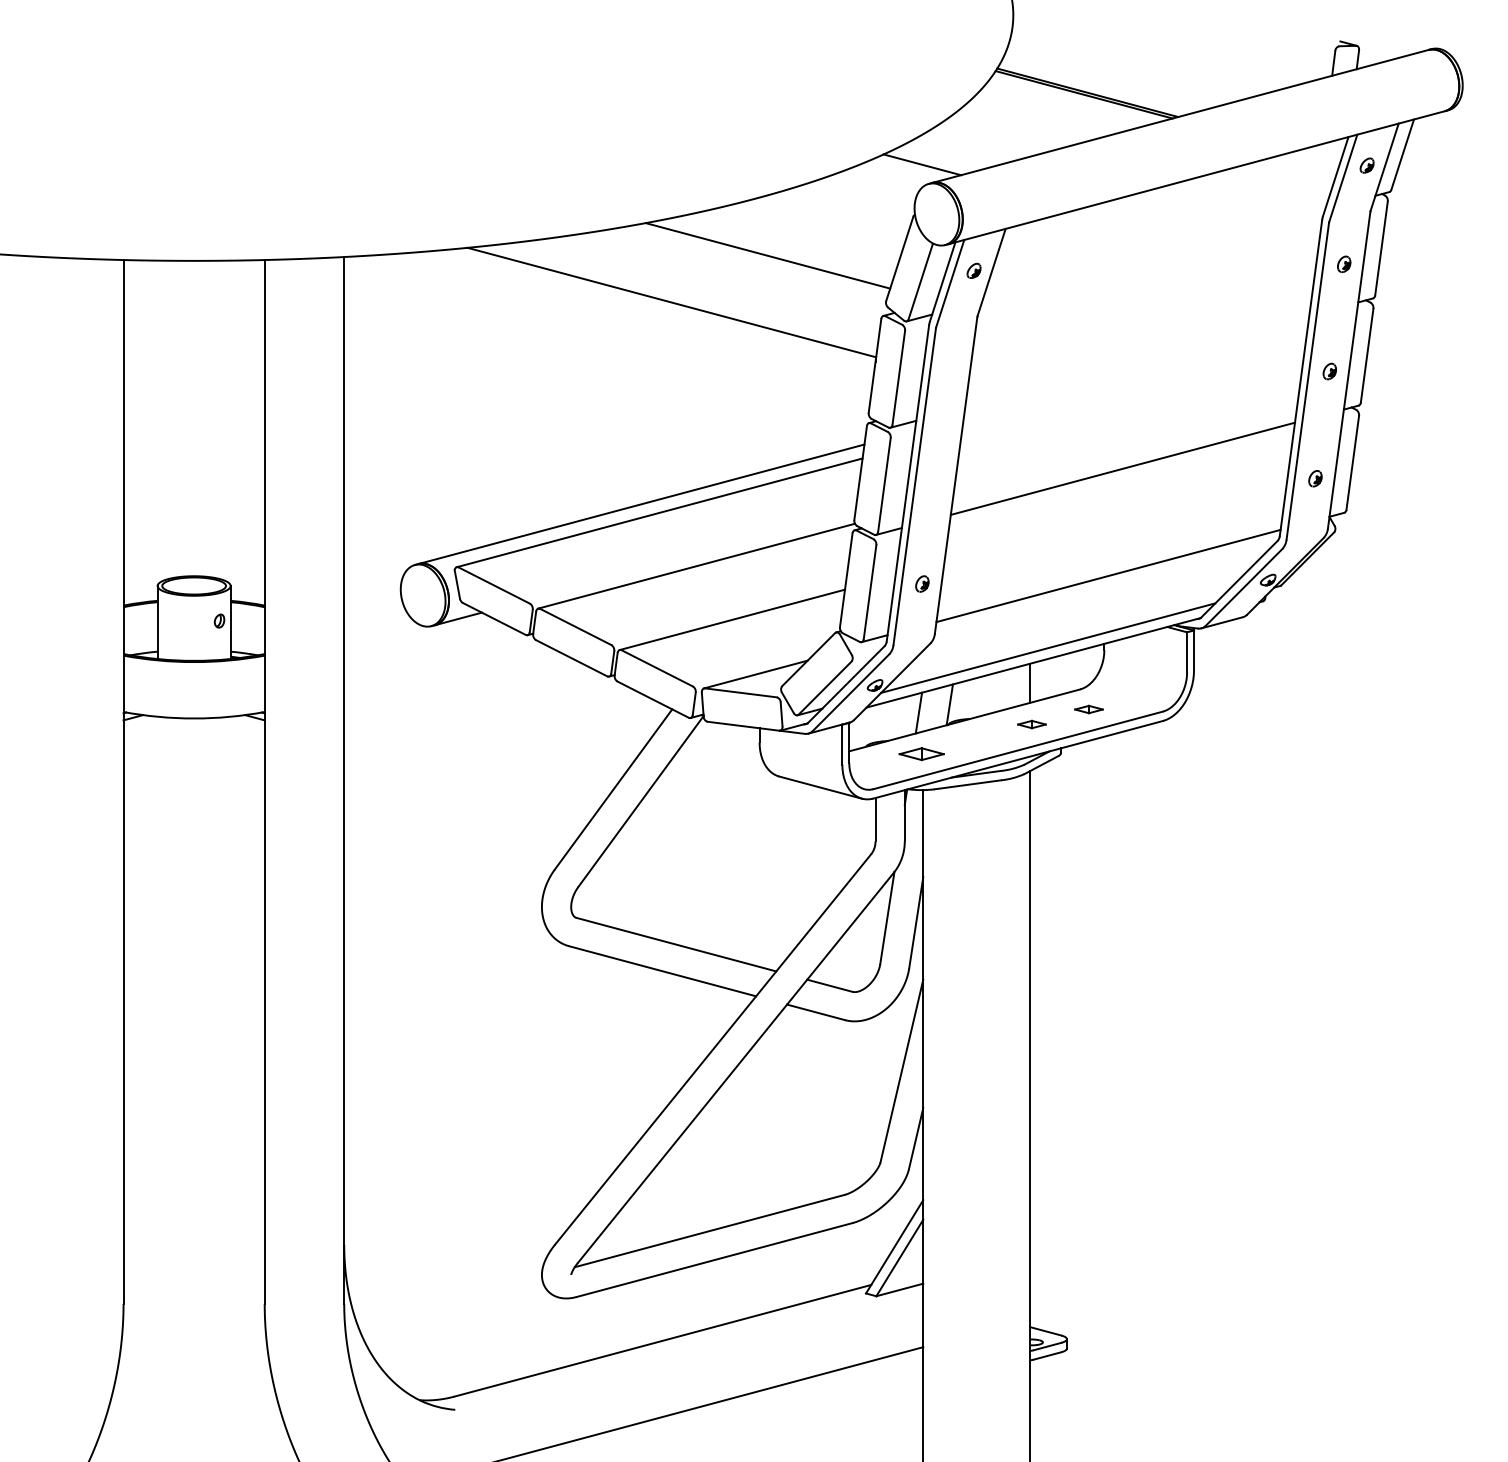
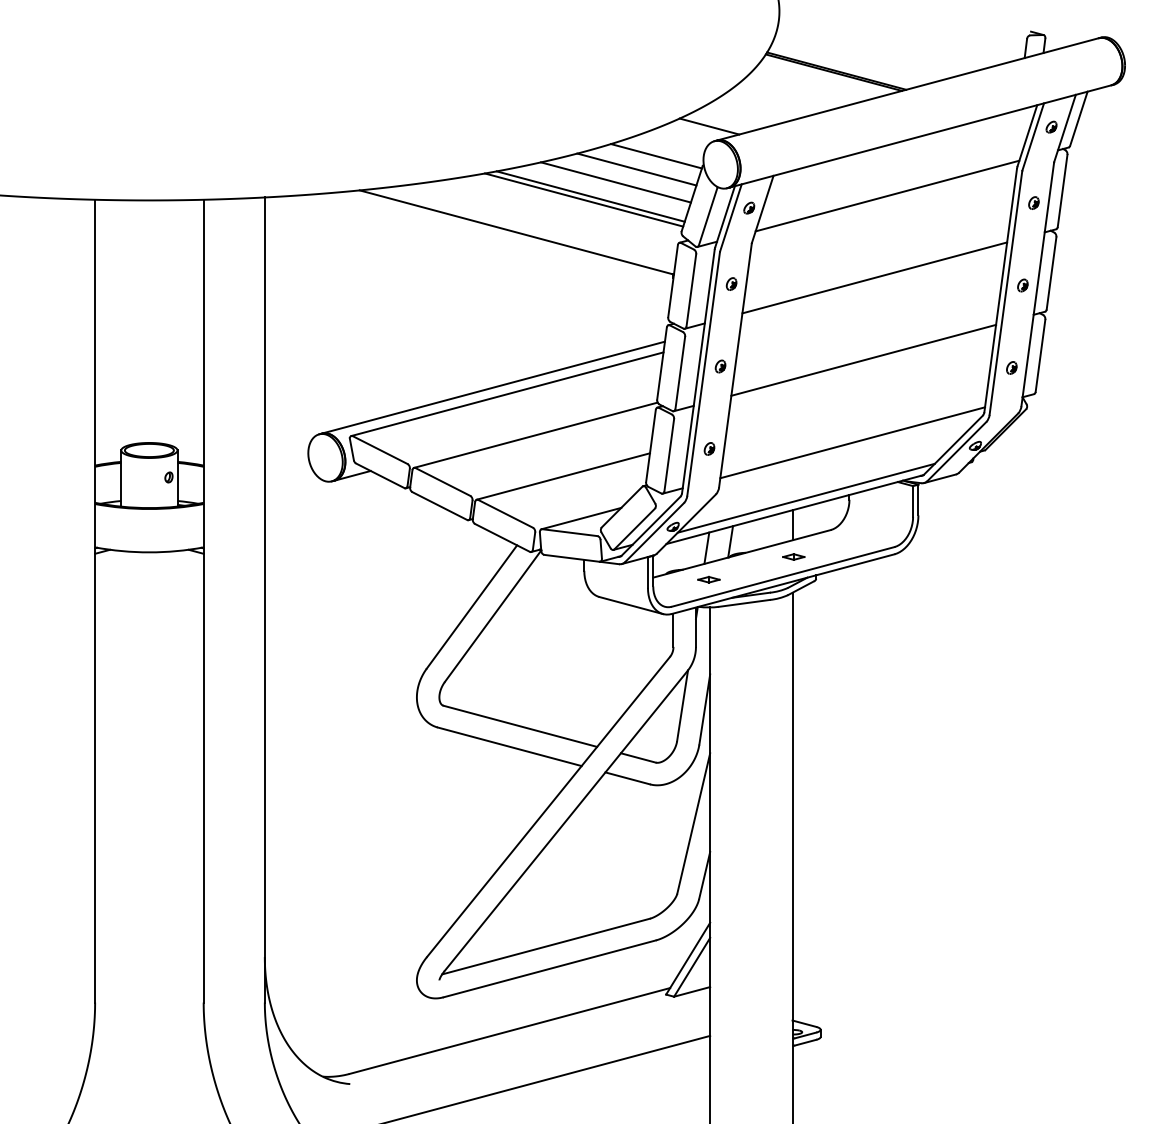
line: (853, 203) -> (656, 156), added
line: (827, 220) -> (636, 169), added
line: (800, 237) -> (615, 182), added
line: (1153, 255) -> (887, 196), added
line: (759, 259) -> (584, 199), added
line: (1137, 361) -> (874, 277), added
part: (951, 369) -> (731, 283), added
part: (936, 476) -> (720, 366), added
part: (1088, 709) -> (837, 545), removed
part: (921, 753) -> (708, 579), size x0.62

